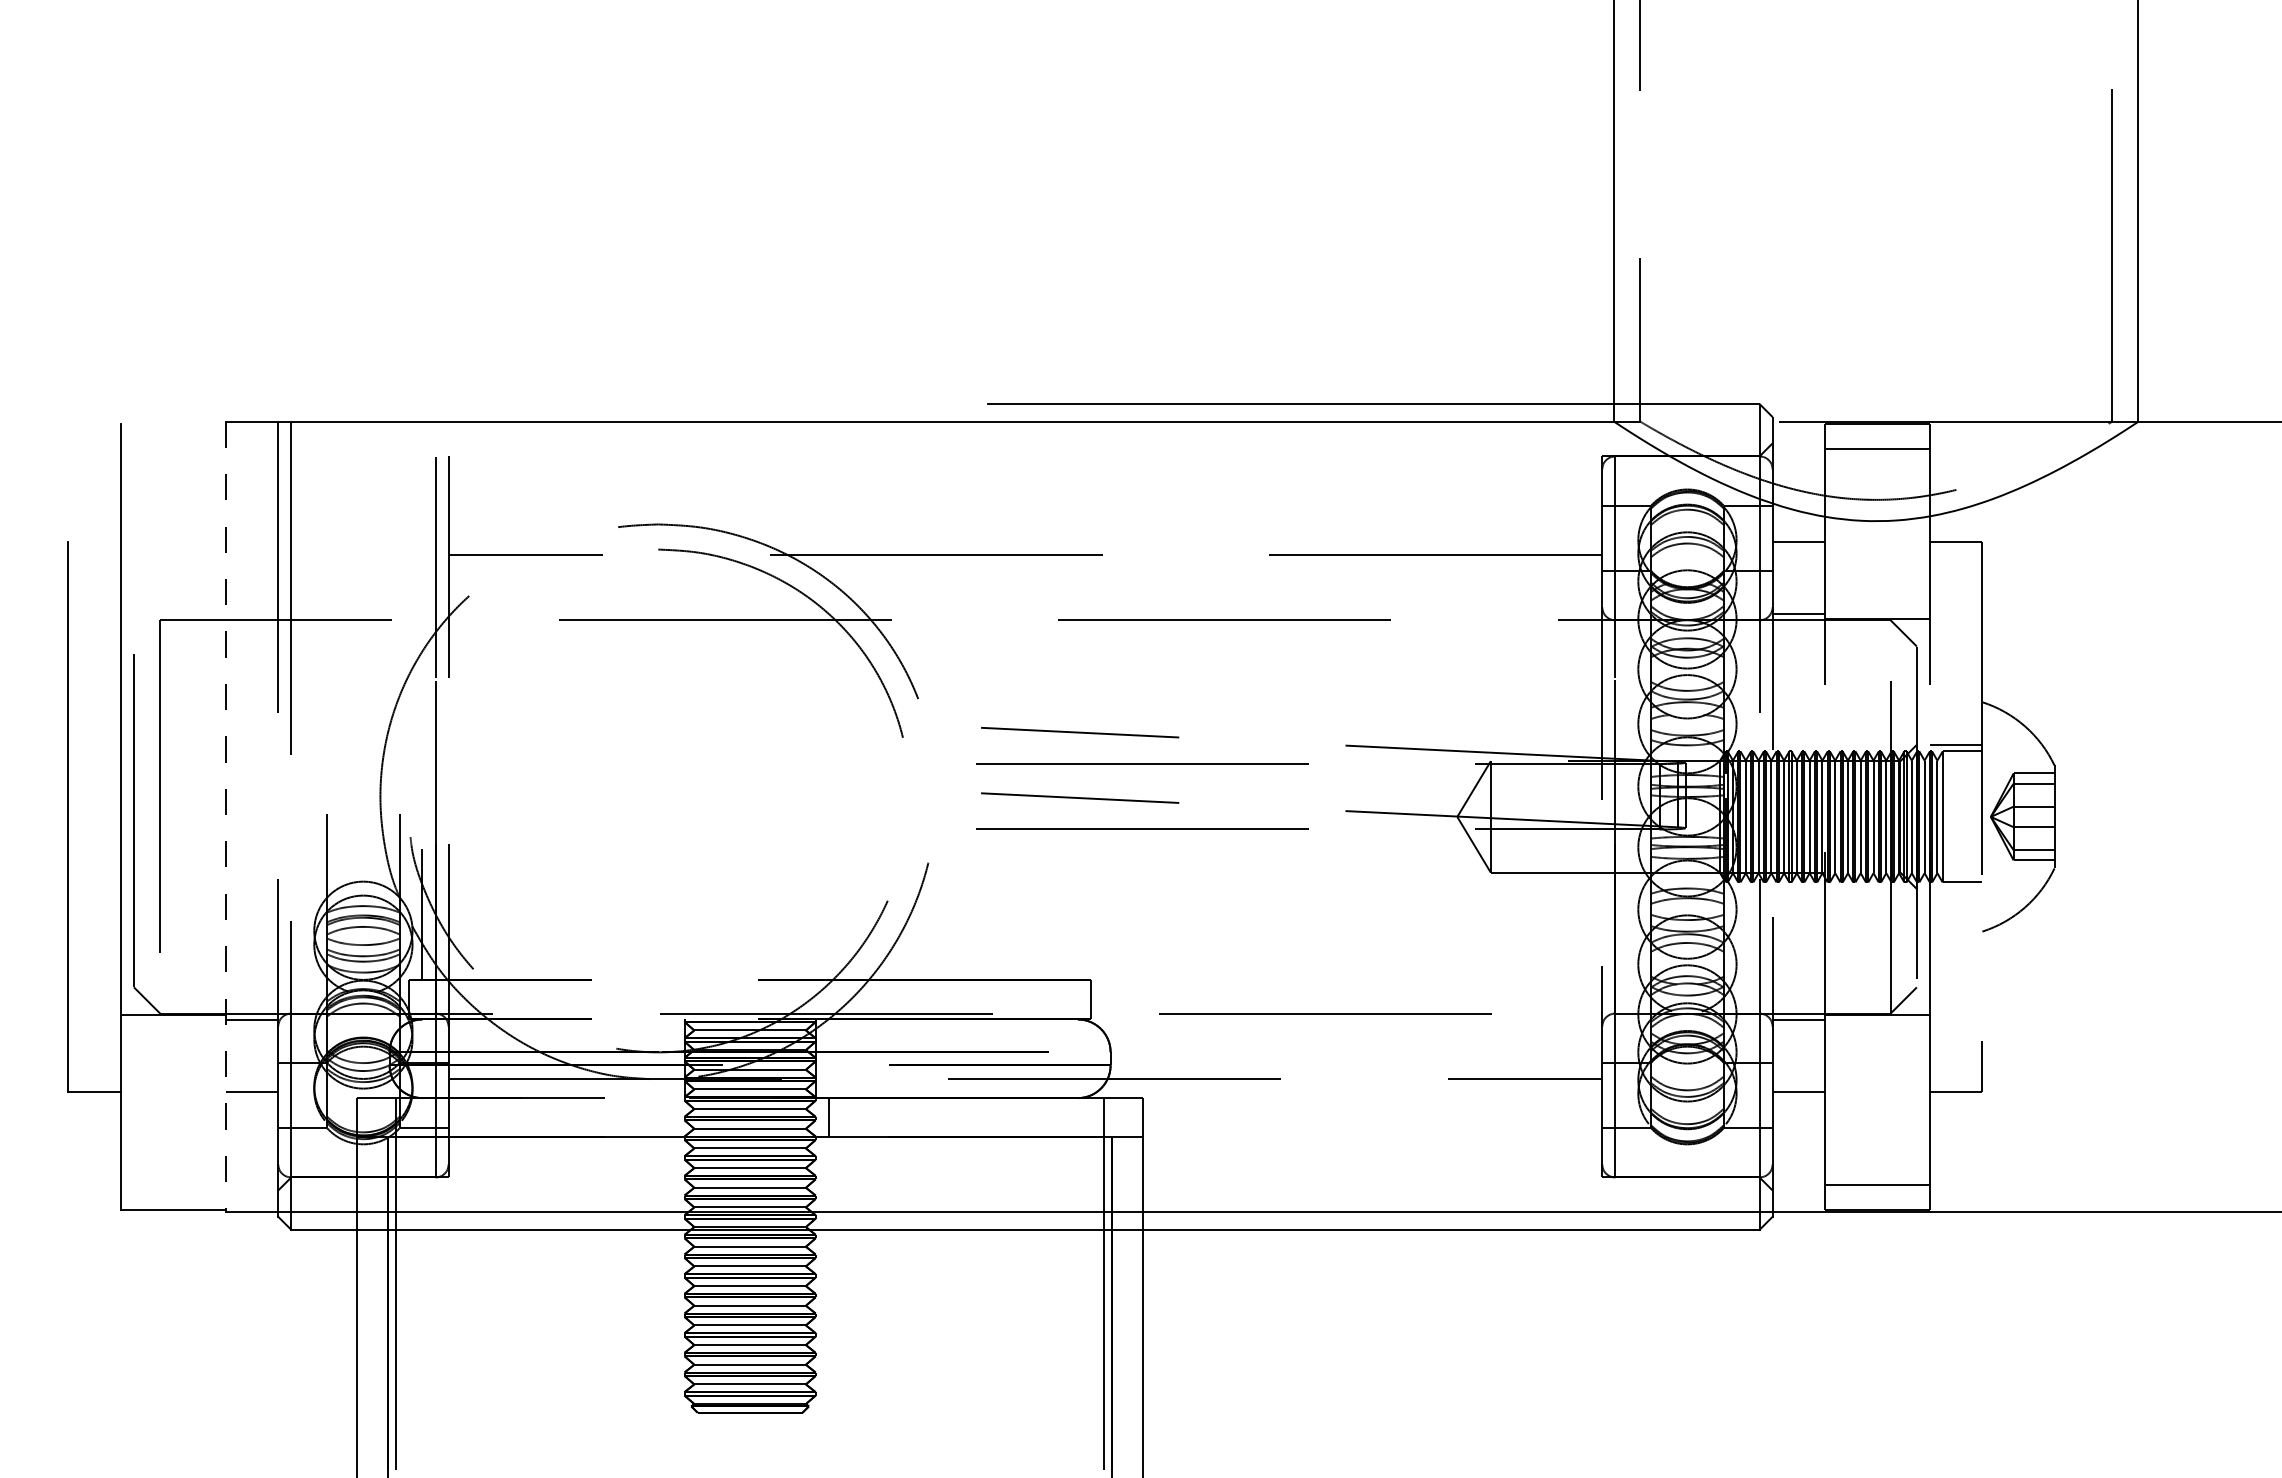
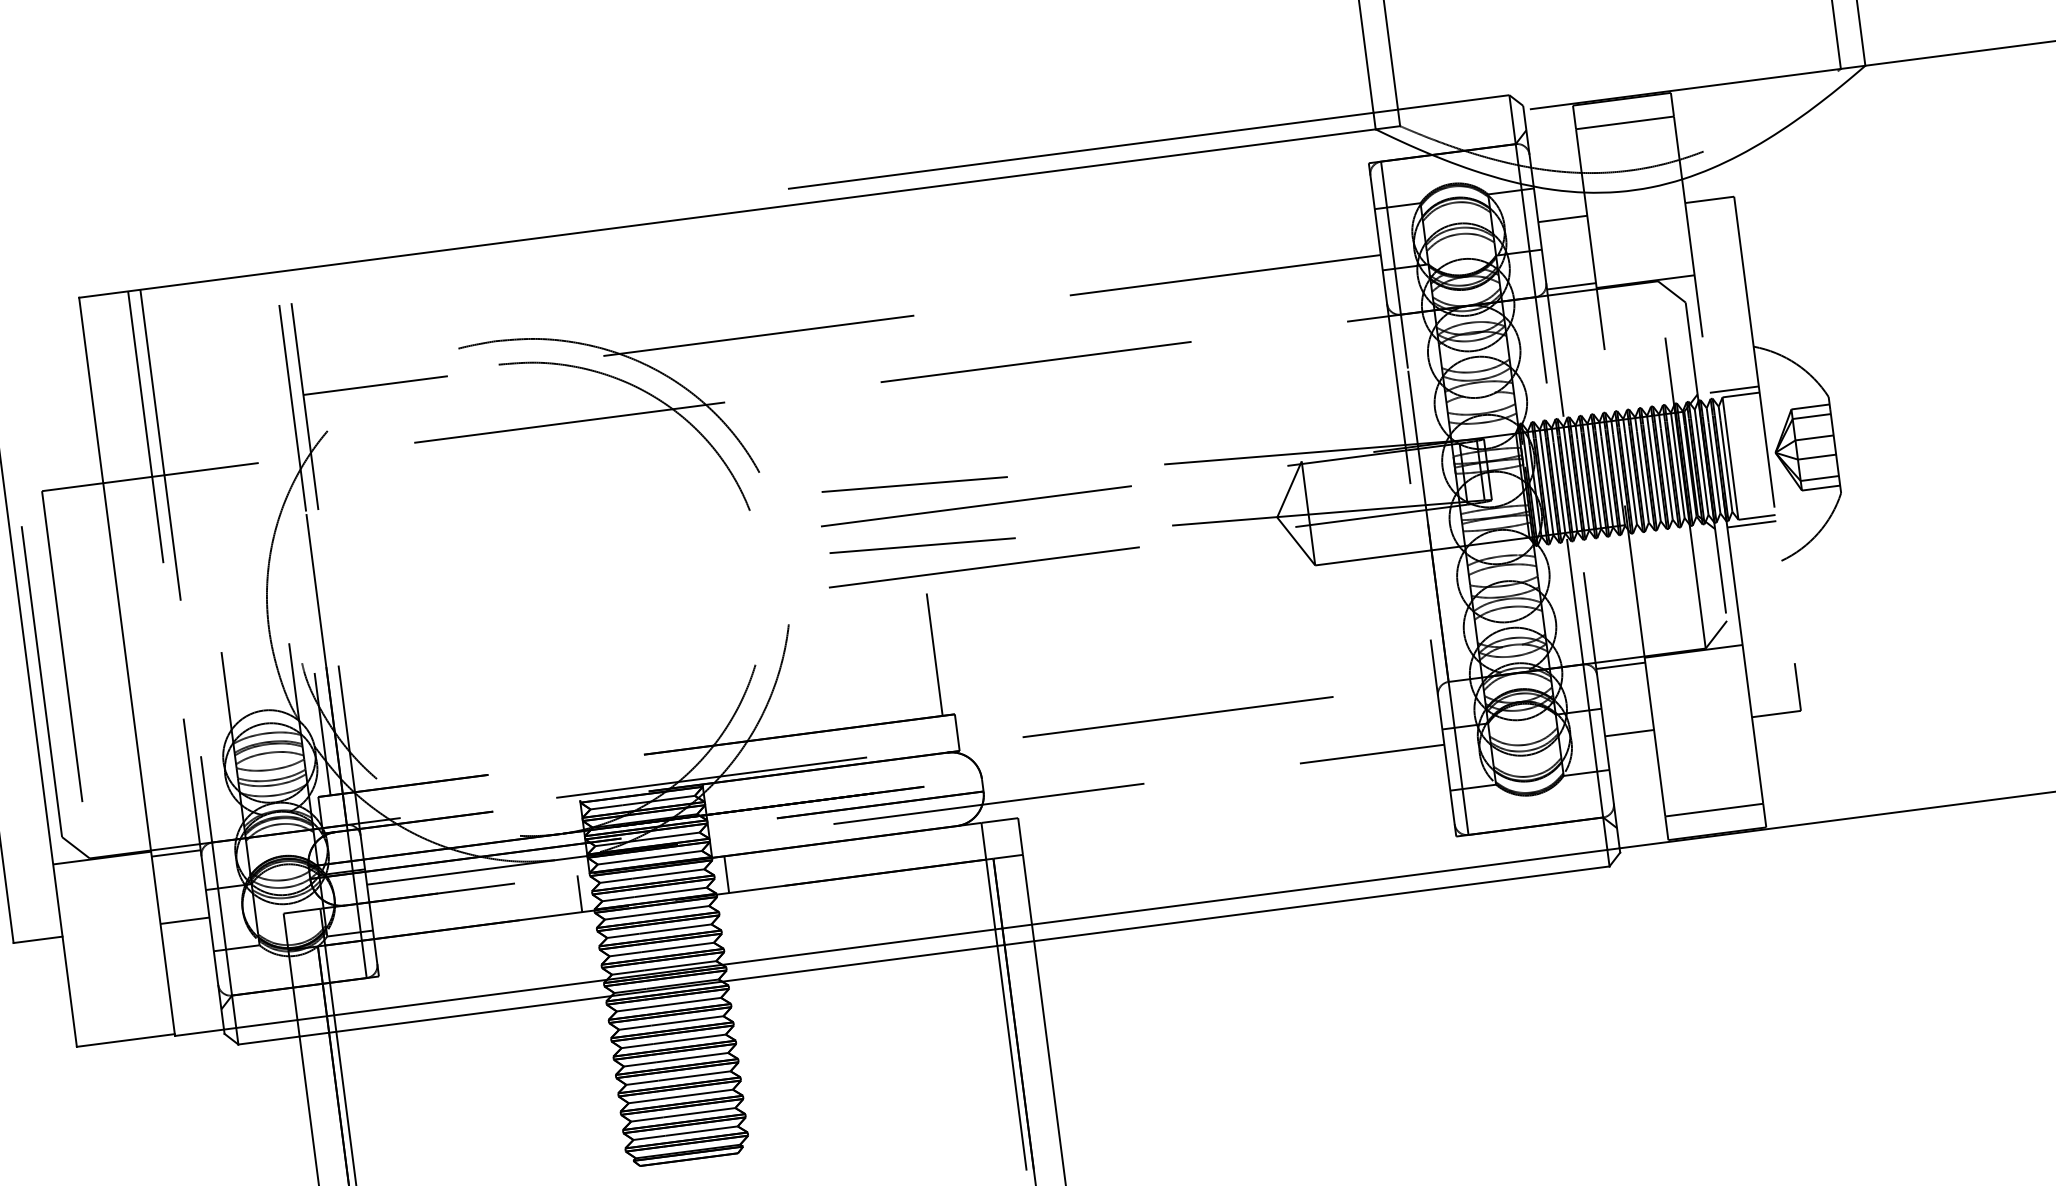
line: (225, 817) -> (126, 667), dashed -> solid
line: (1955, 889) -> (1751, 524), added
line: (1077, 914) -> (934, 654), added
line: (671, 1117) -> (579, 893), added

